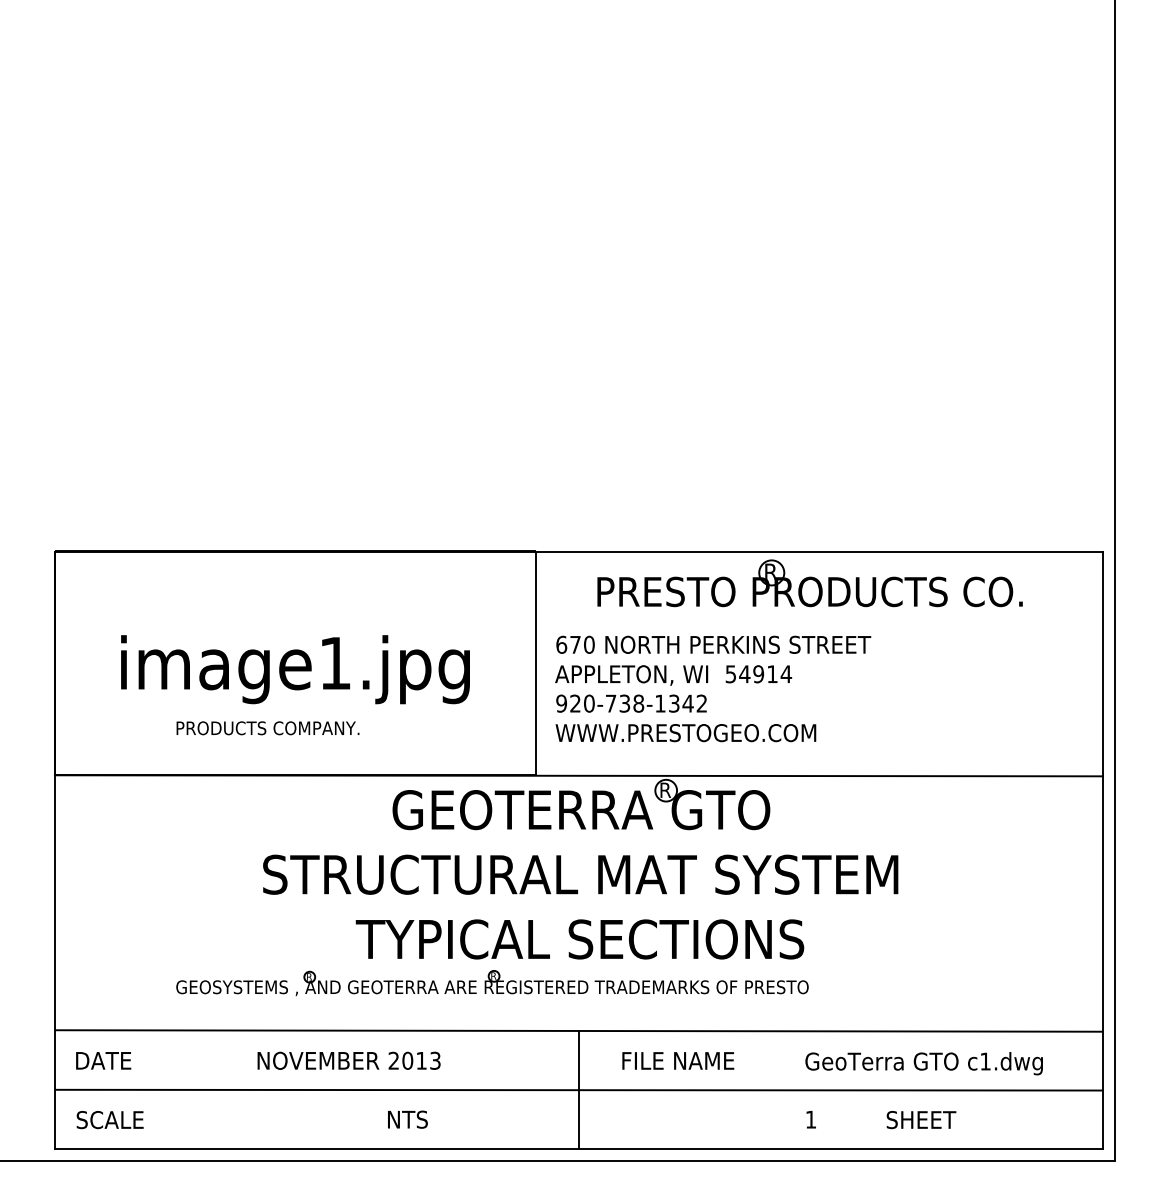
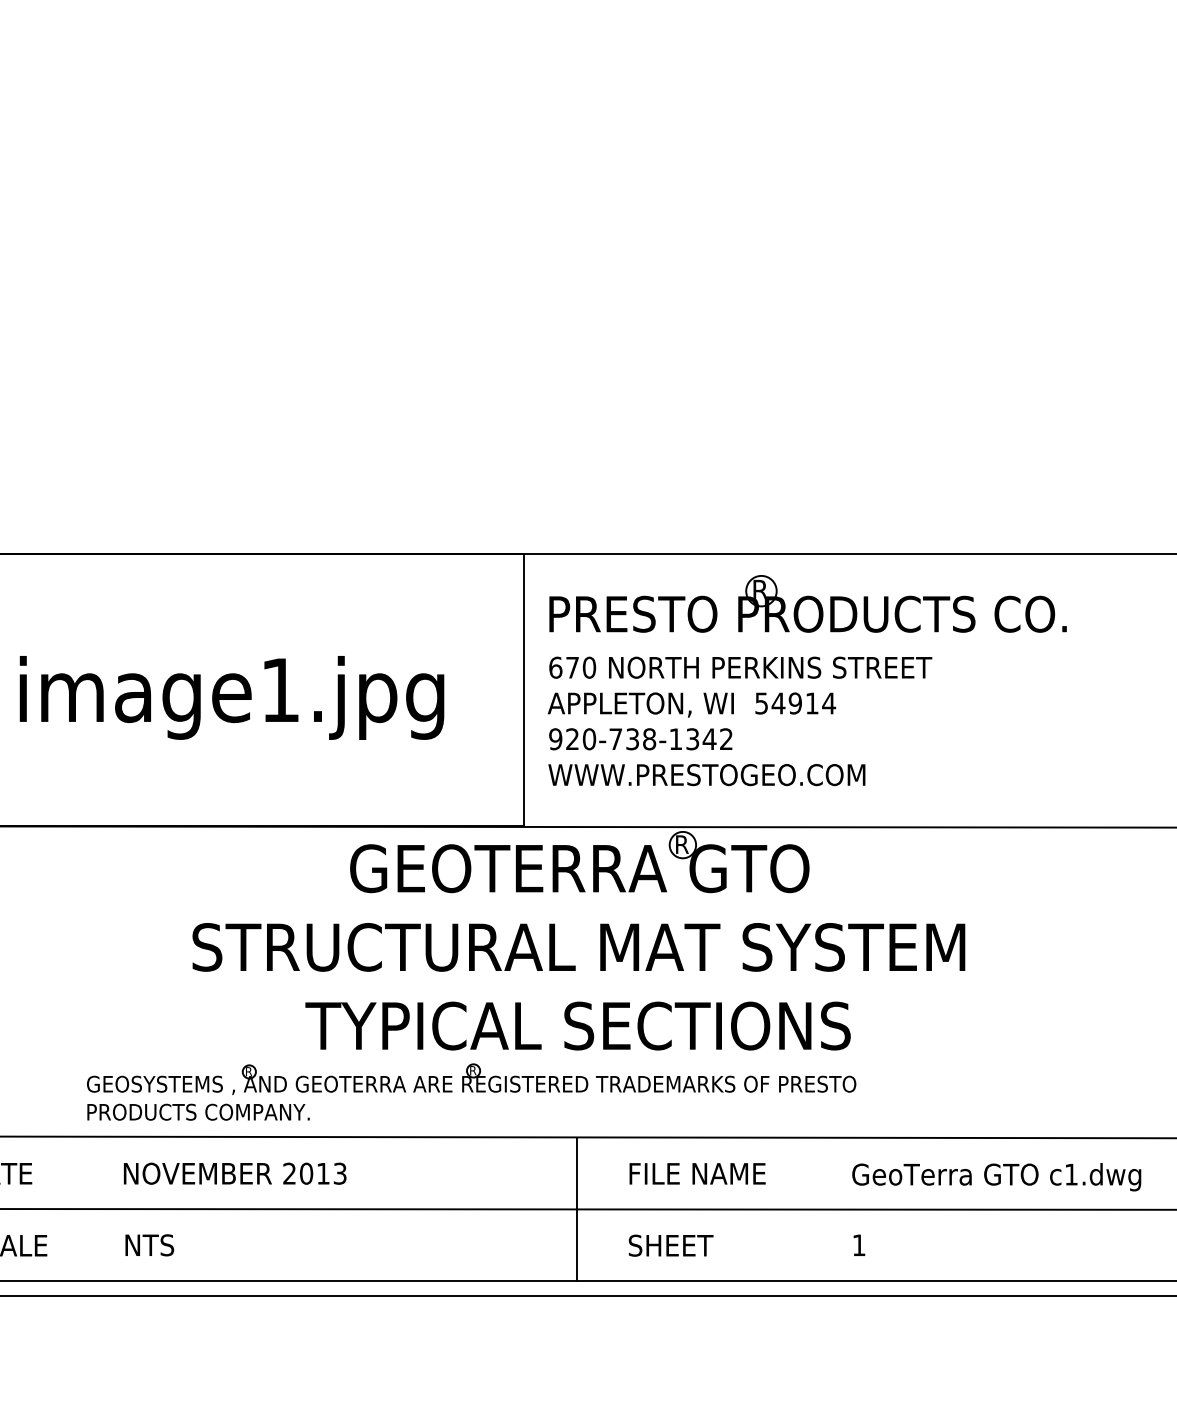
part: (809, 583) -> (807, 604), moved
text: (267, 728) -> (197, 1112), moved
text: (348, 1060) -> (234, 1173), moved
text: (407, 1119) -> (149, 1245), moved
text: (921, 1120) -> (671, 1246), moved

